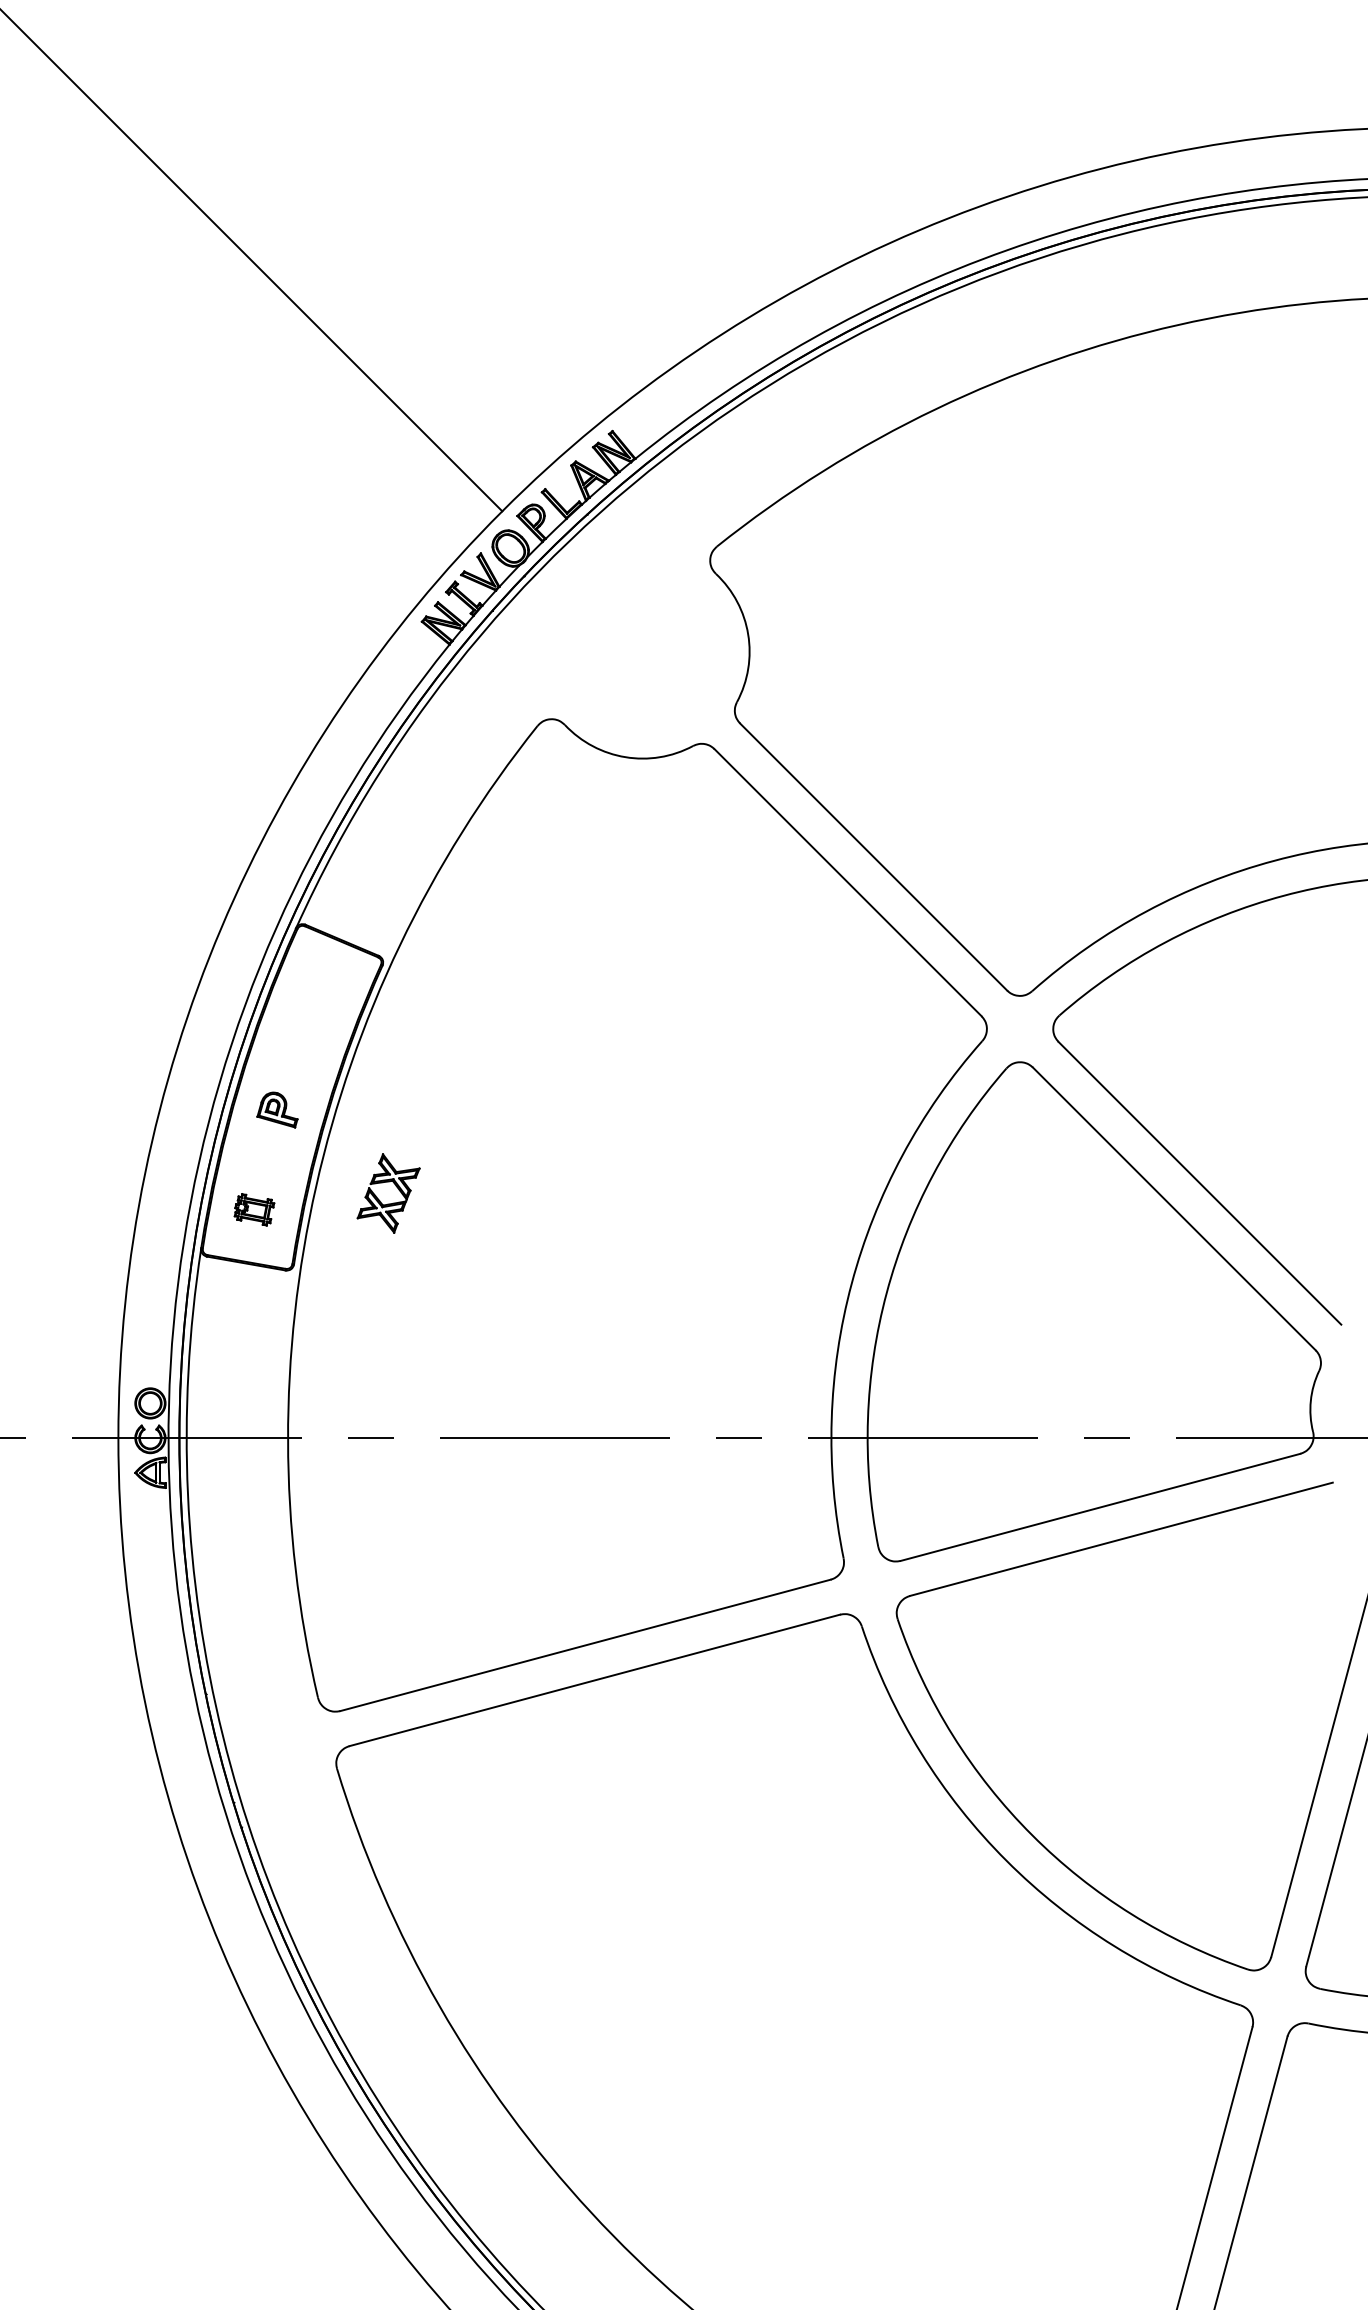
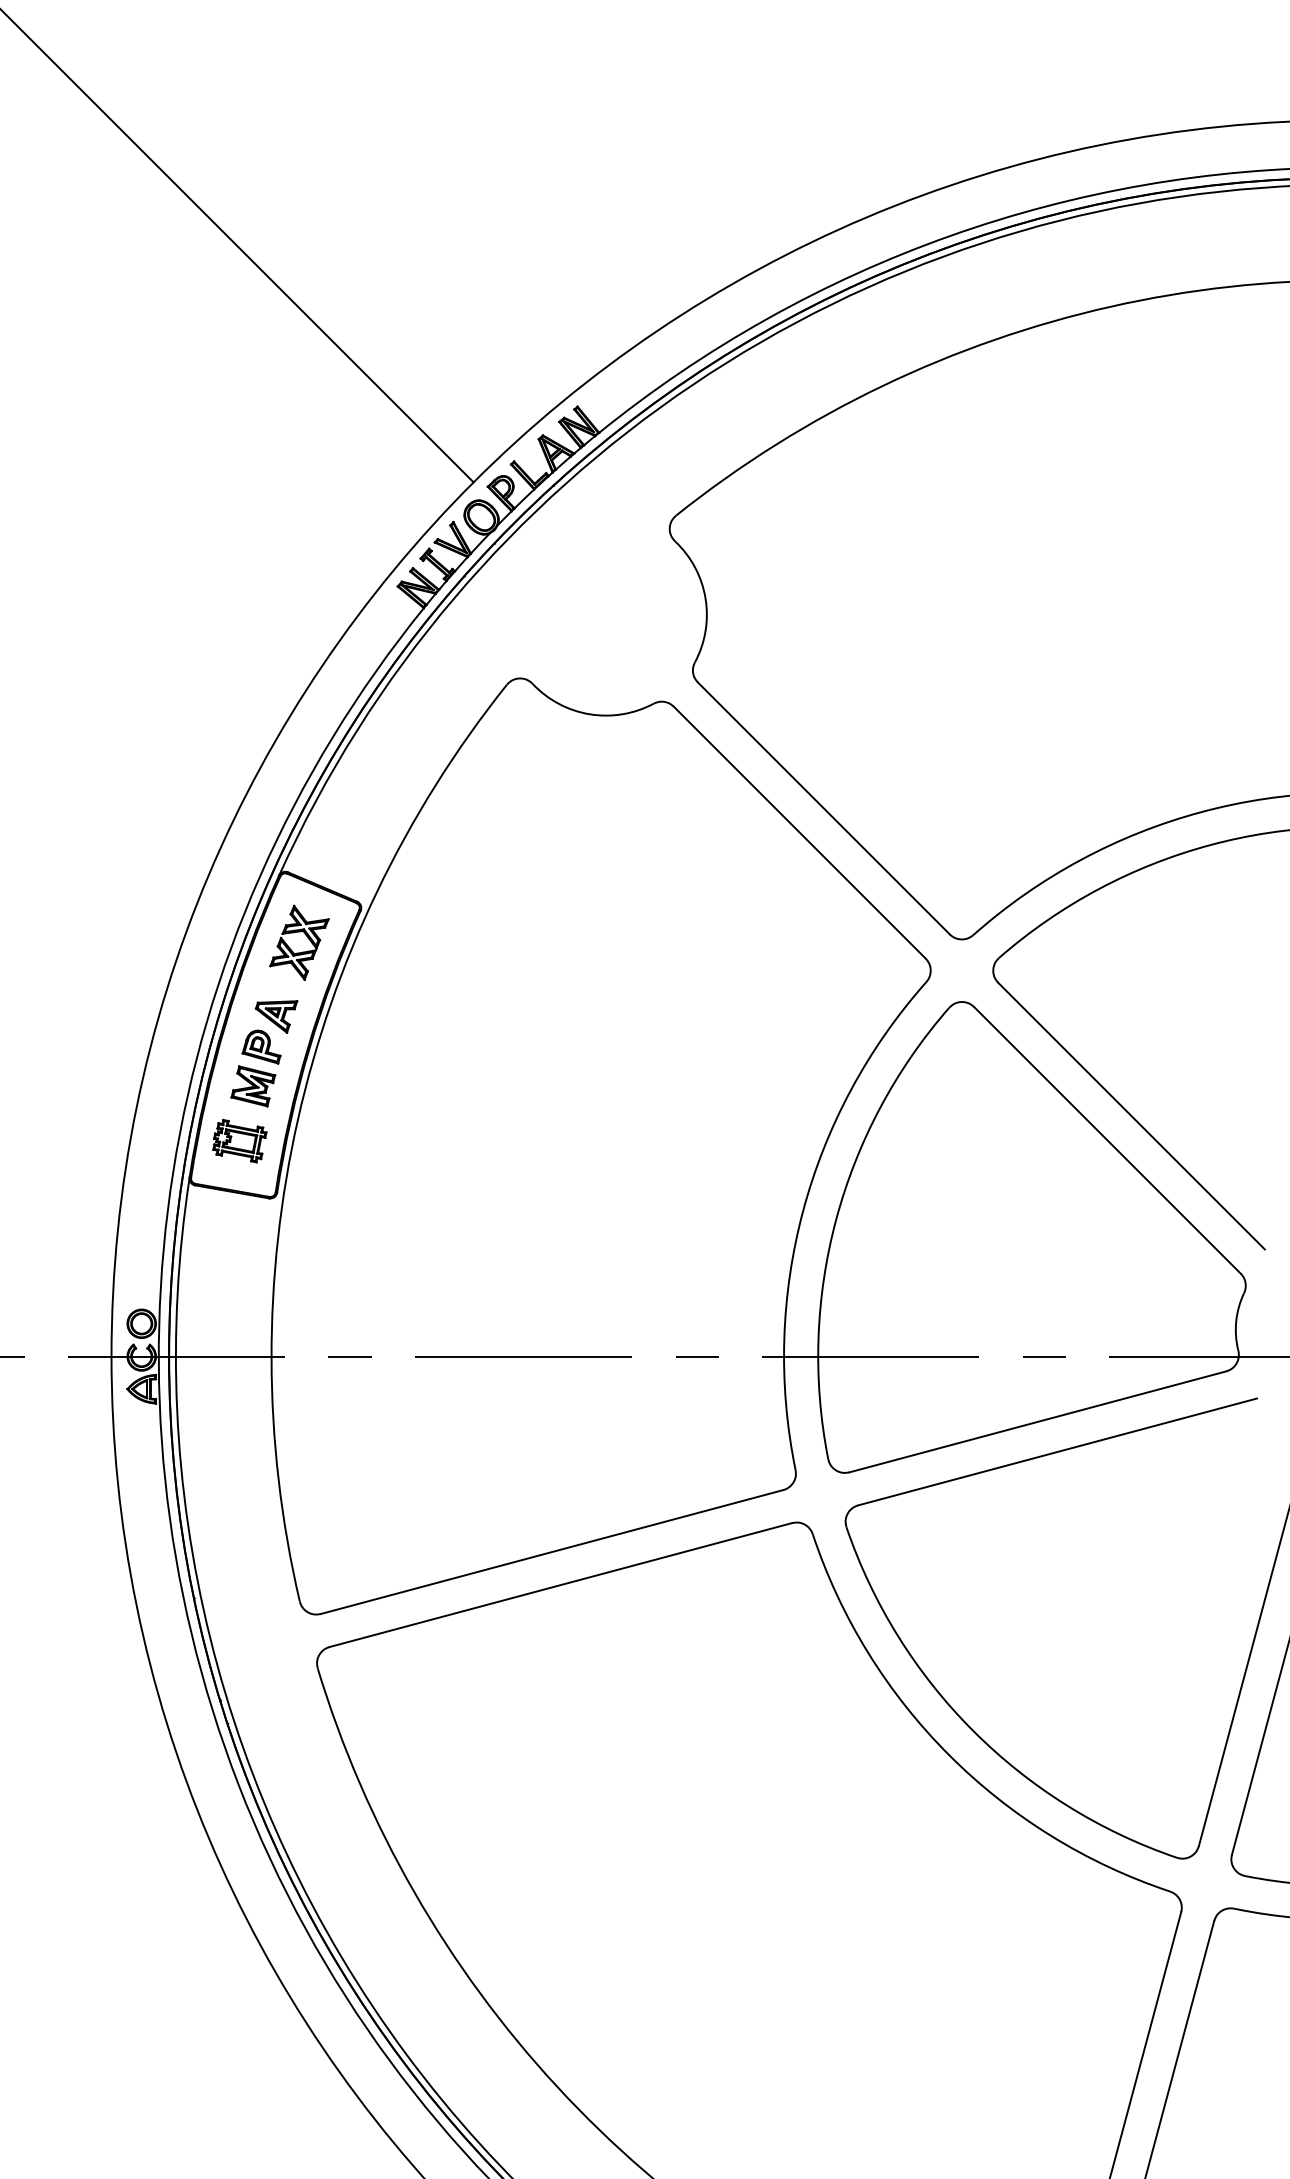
part: (293, 1077) -> (276, 1016), added
part: (268, 1151) -> (253, 1086), added
part: (395, 1186) -> (305, 936), moved
part: (254, 1209) -> (239, 1140), size x1.43

